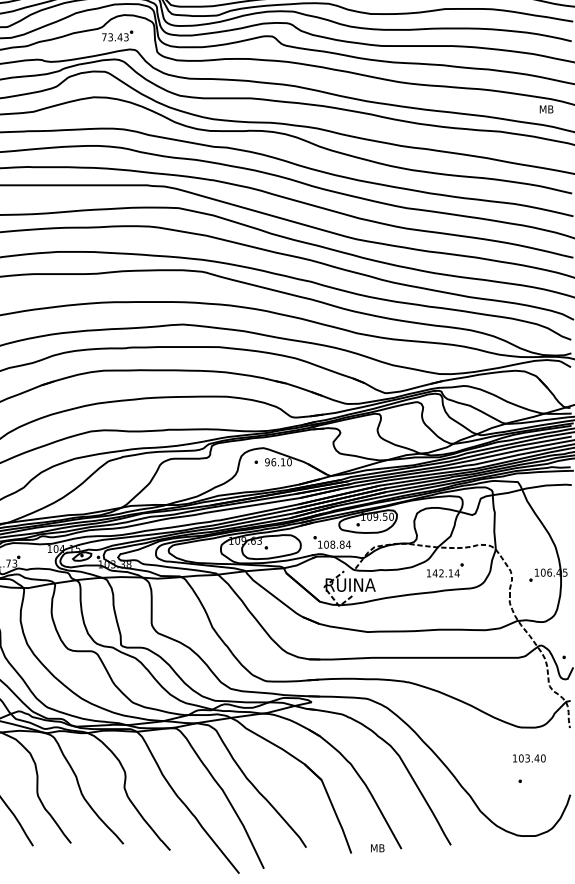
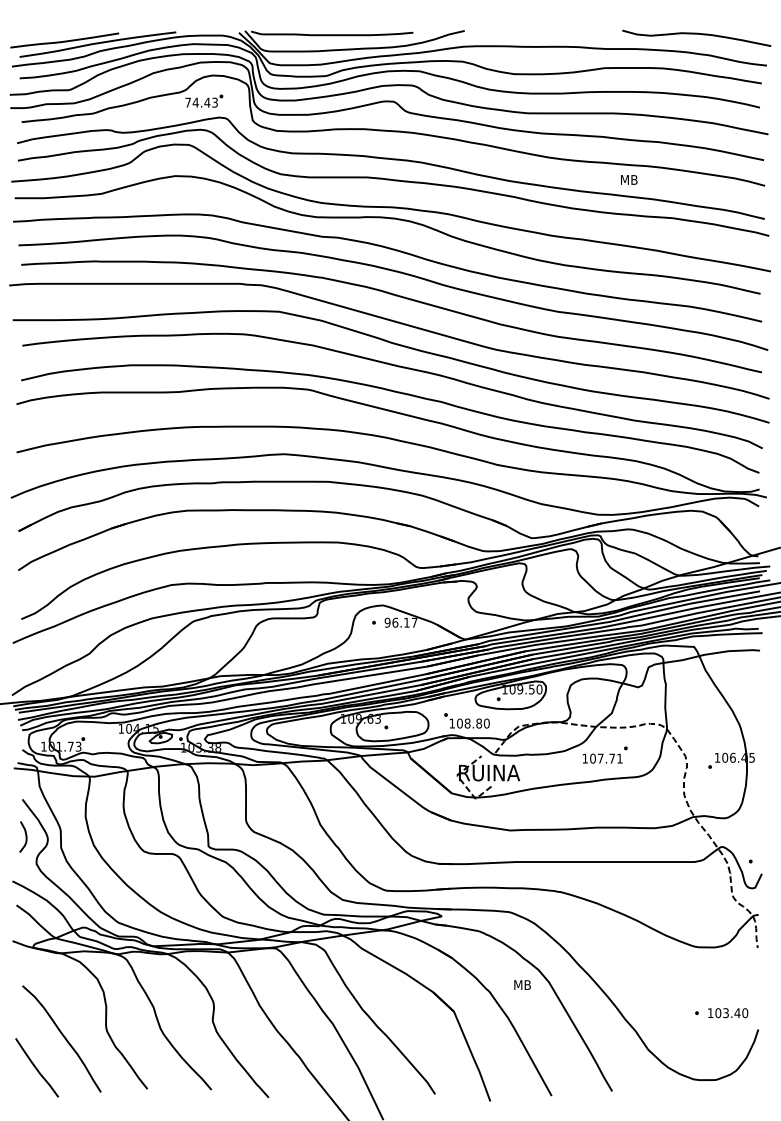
text: (110, 37) -> (195, 102), 73.43 -> 74.43
text: (546, 109) -> (629, 179), moved
text: (289, 462) -> (414, 622), 96.10 -> 96.17
text: (348, 544) -> (486, 723), 108.84 -> 108.80
text: (446, 573) -> (606, 758), 142.14 -> 107.71
text: (529, 758) -> (728, 1013), moved
text: (377, 847) -> (522, 984), moved

